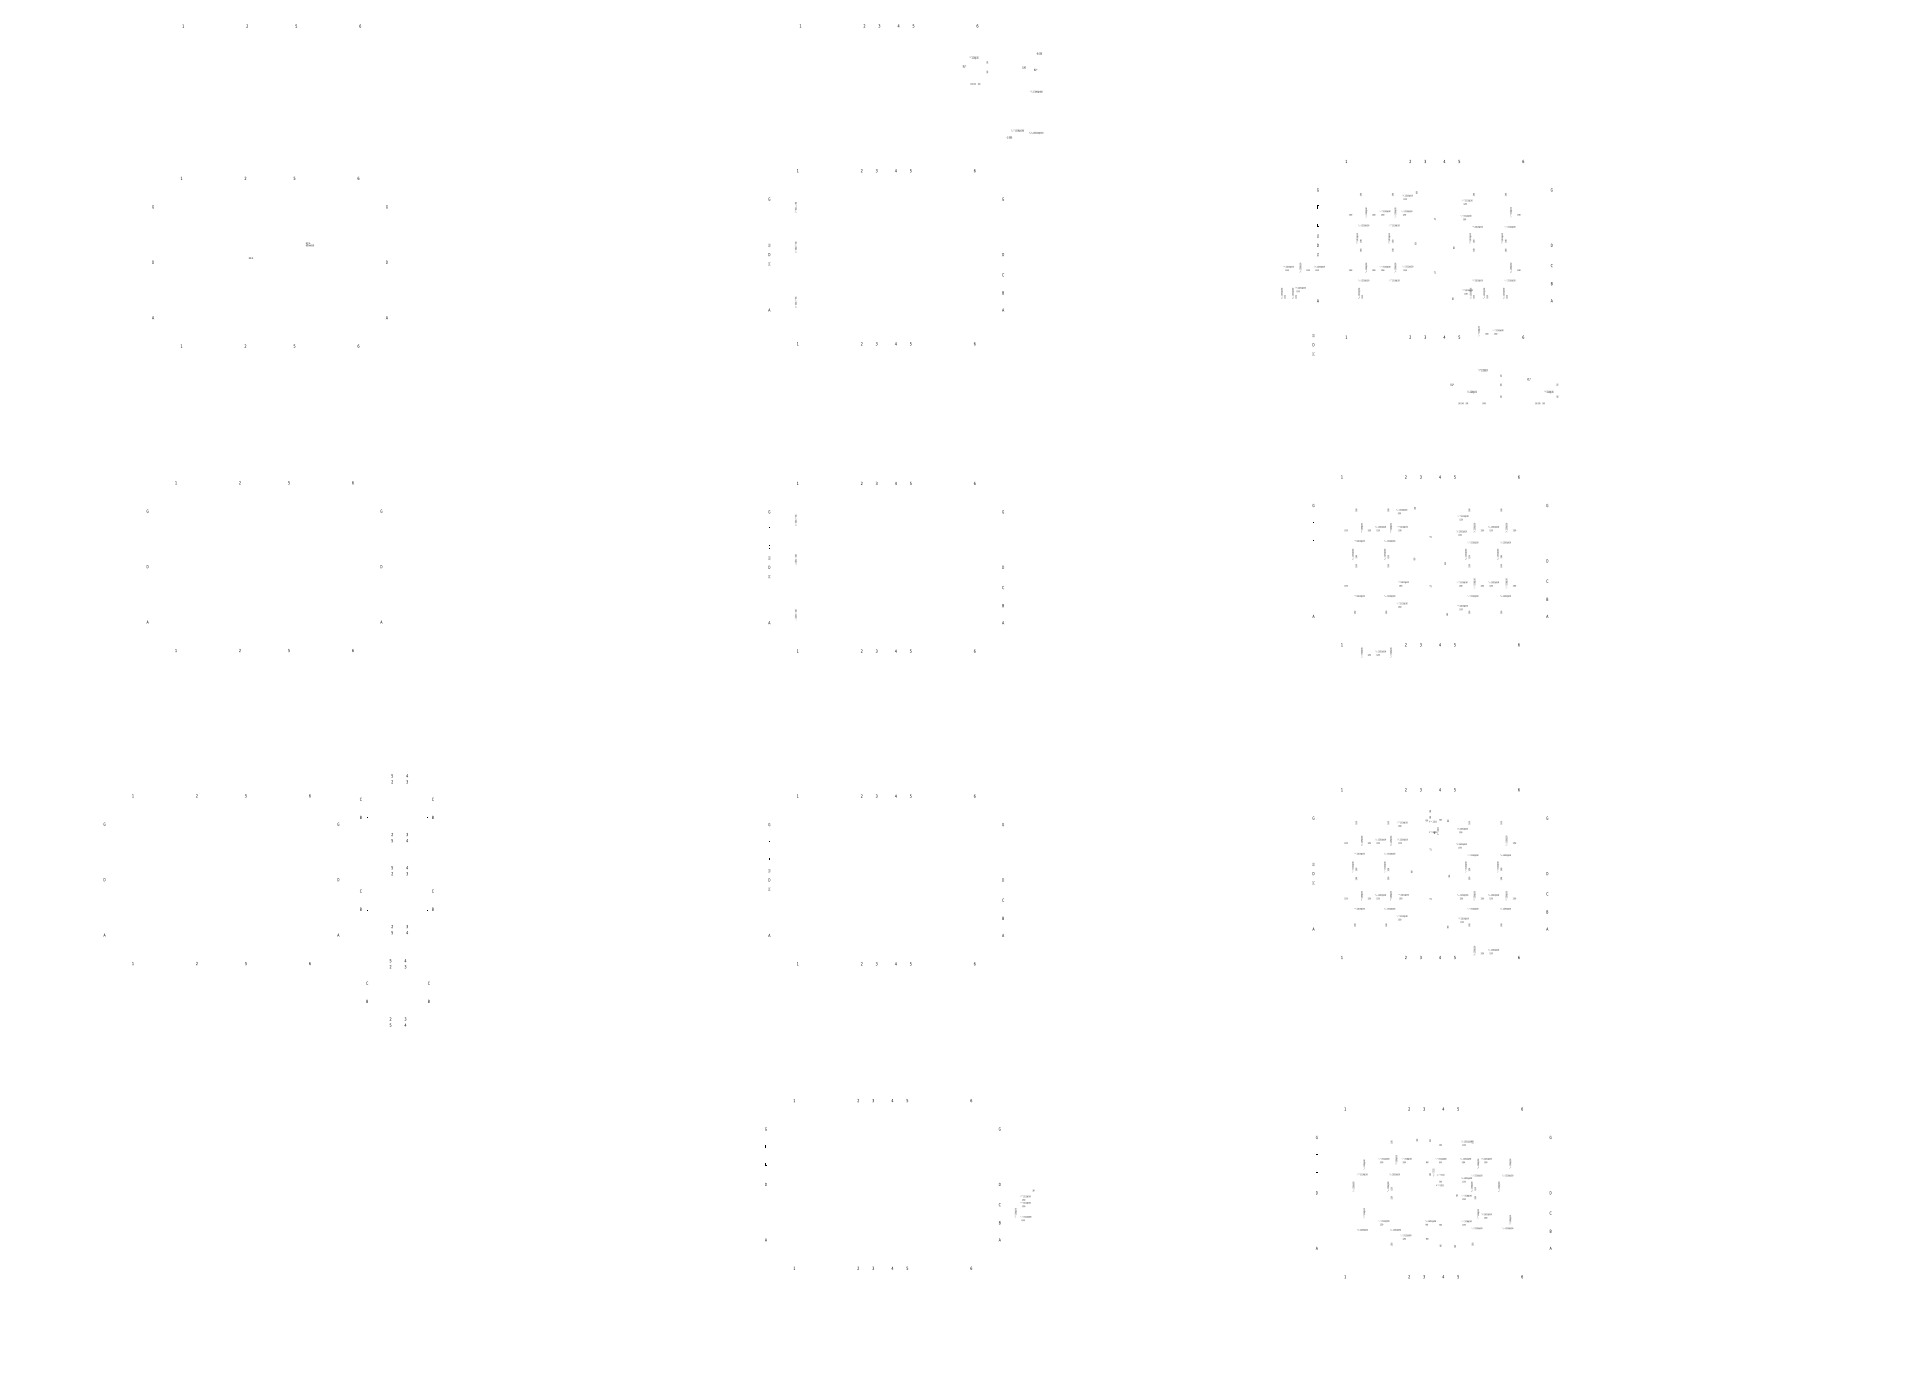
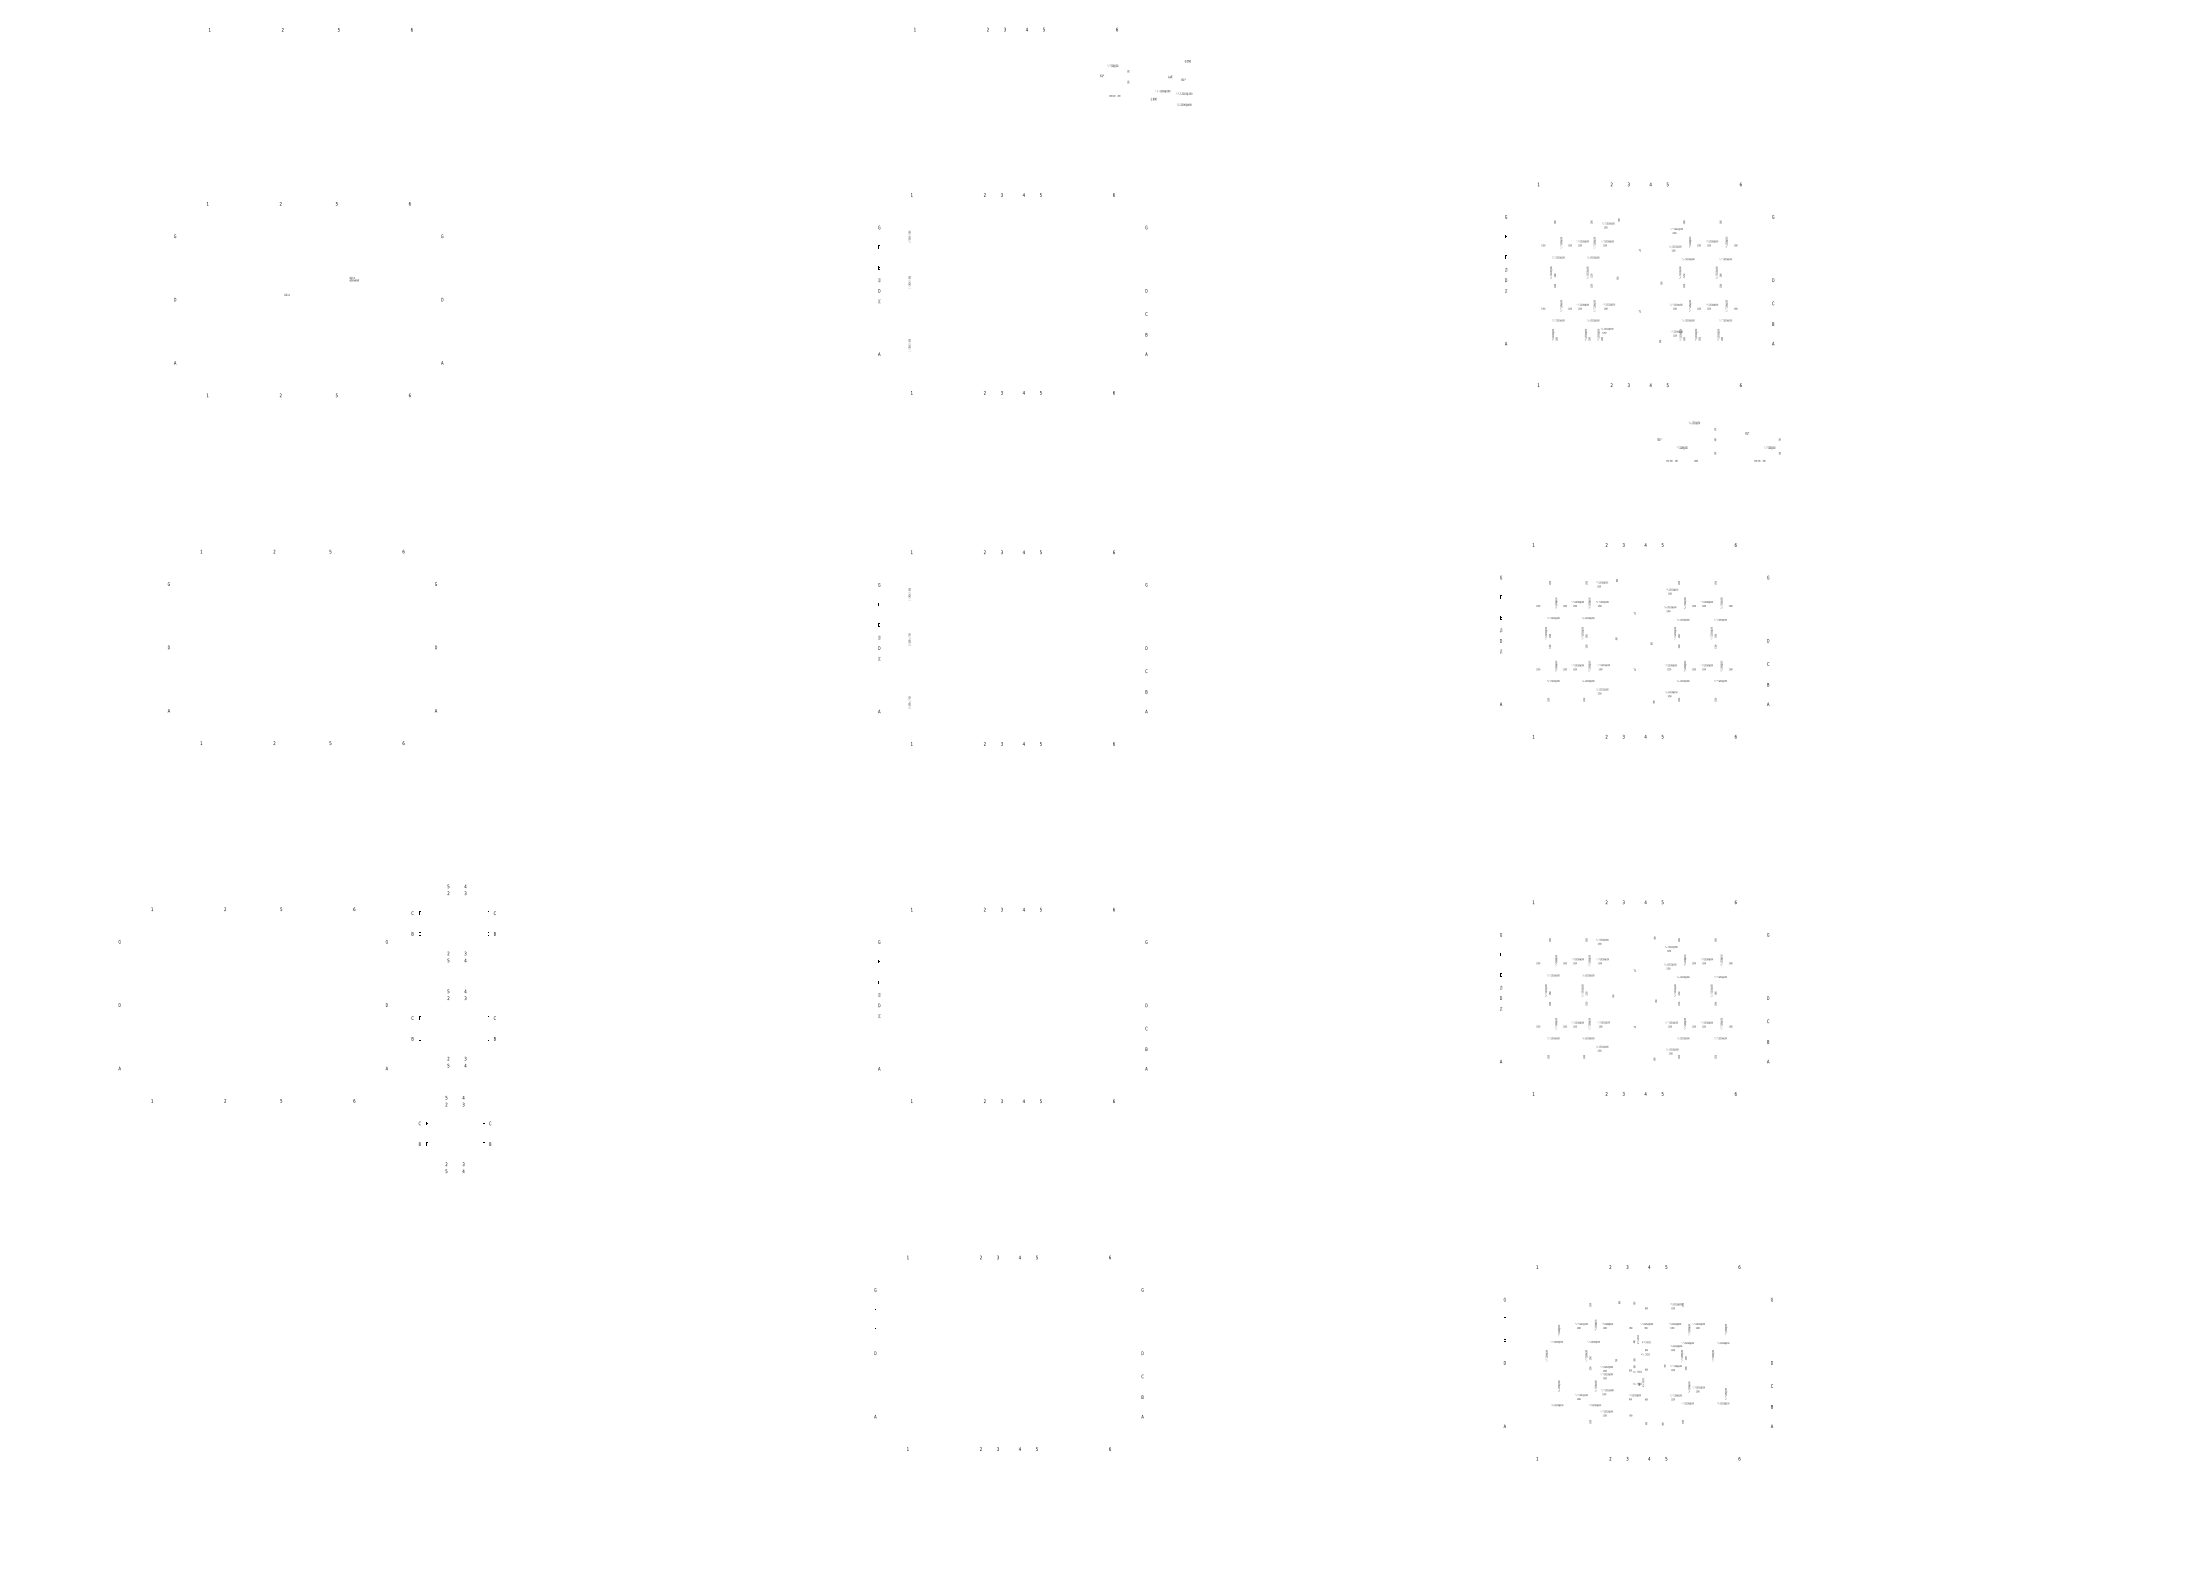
text: (1025, 134) -> (1171, 95), moved
text: (1303, 267) -> (1693, 305), moved
text: (1293, 292) -> (1599, 334), moved
text: (1490, 330) -> (1703, 241), moved
text: (1313, 344) -> (1501, 640), moved
text: (1376, 651) -> (1572, 665), moved
text: (1433, 822) -> (1638, 1372), moved
text: (1486, 950) -> (1698, 959), moved
text: (1024, 1204) -> (1605, 1376), moved

